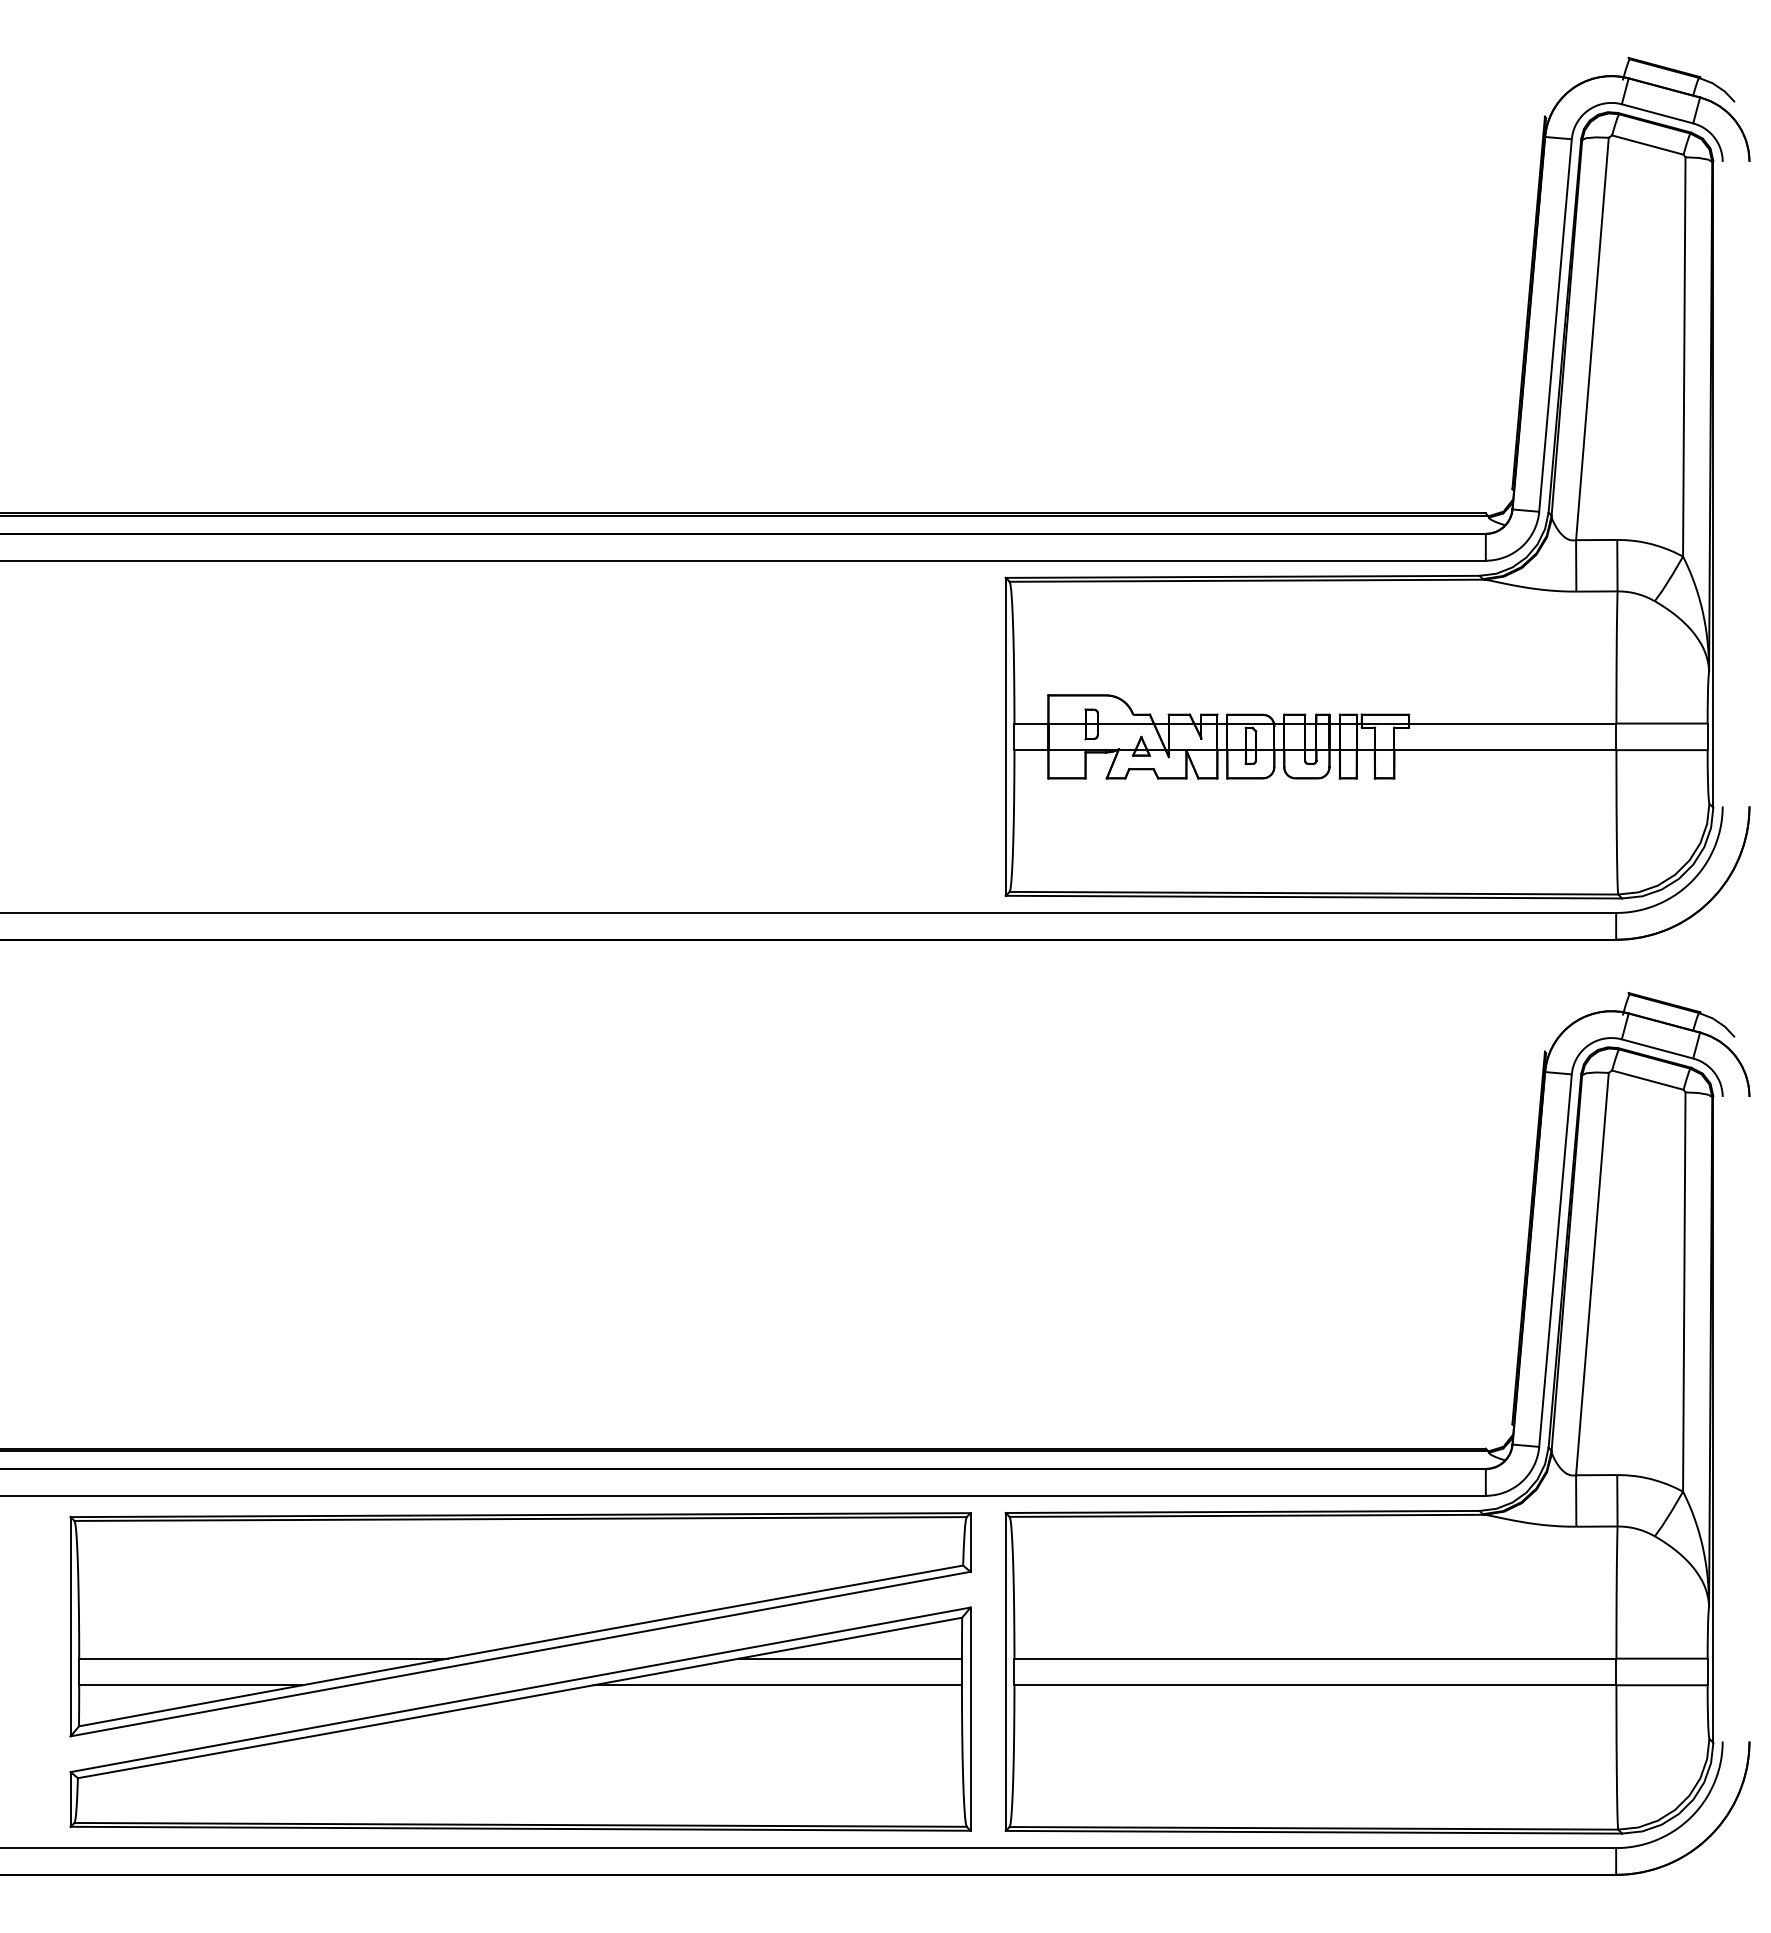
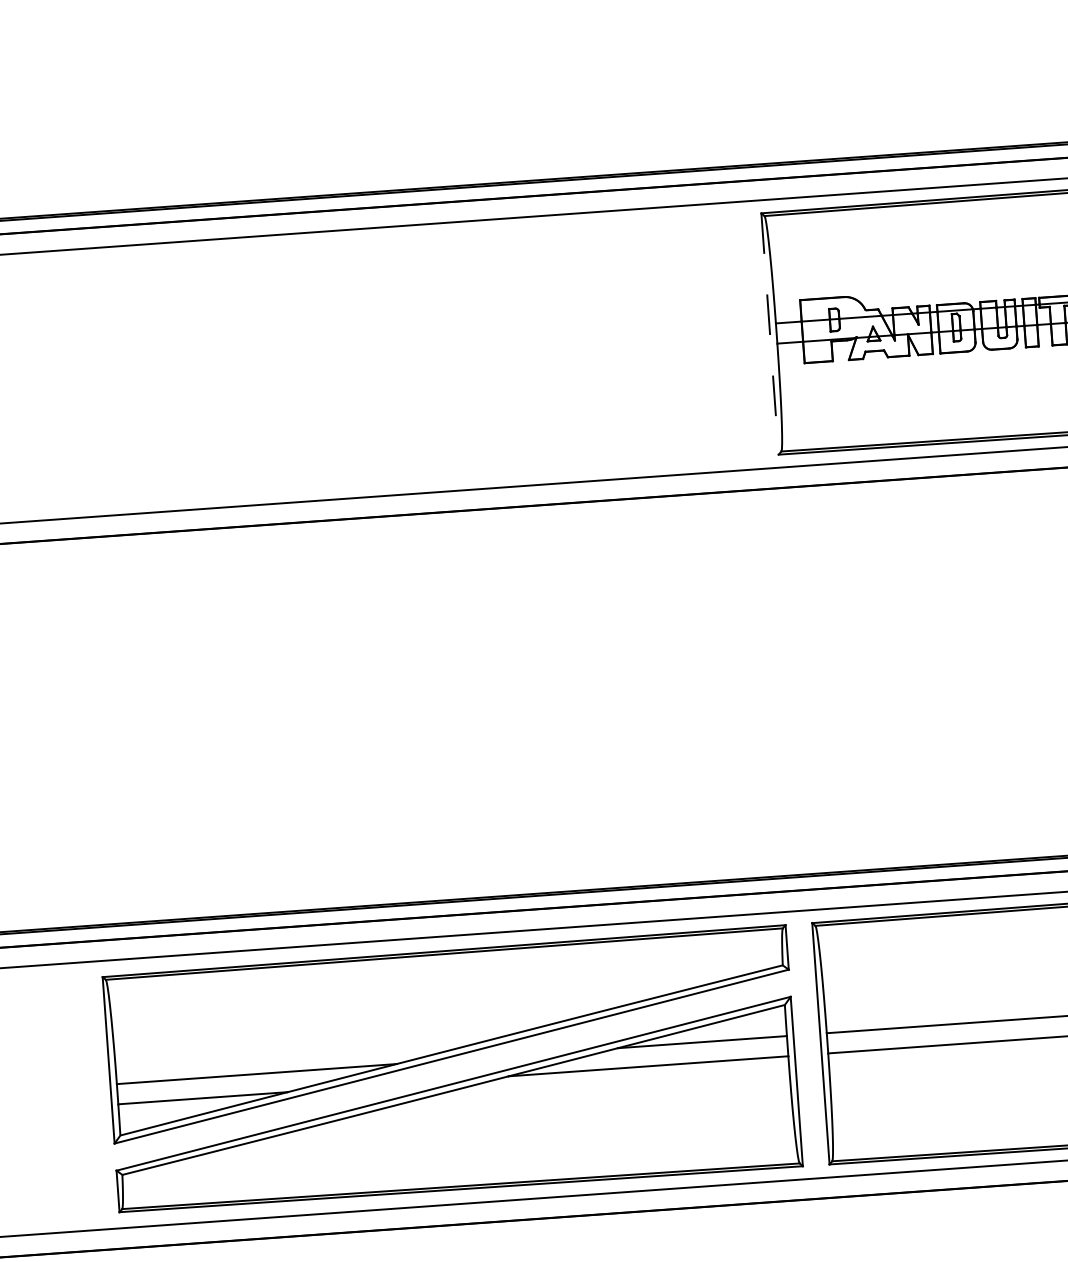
line: (1005, 736) -> (769, 333), solid -> dashed

